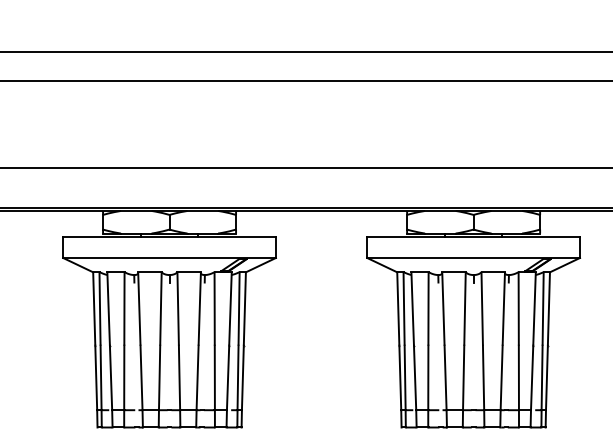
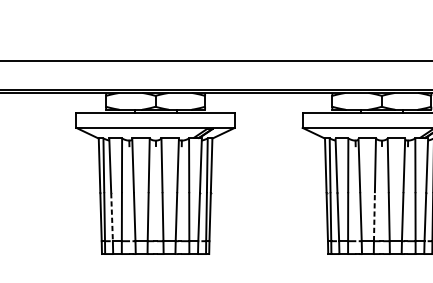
line: (463, 377) -> (374, 216), solid -> dashed
line: (111, 378) -> (112, 217), solid -> dashed

